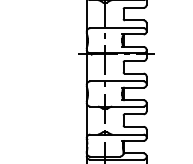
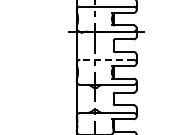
line: (117, 81) -> (107, 59), solid -> dashed

